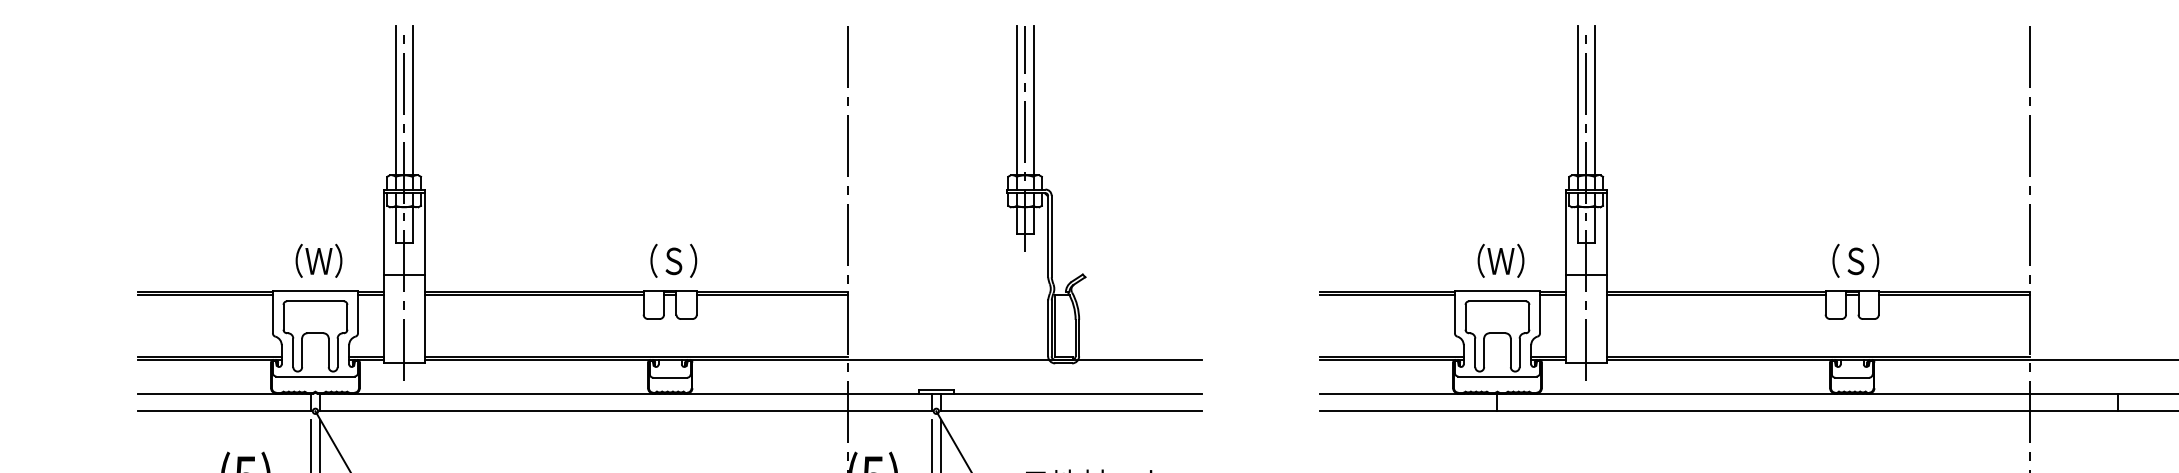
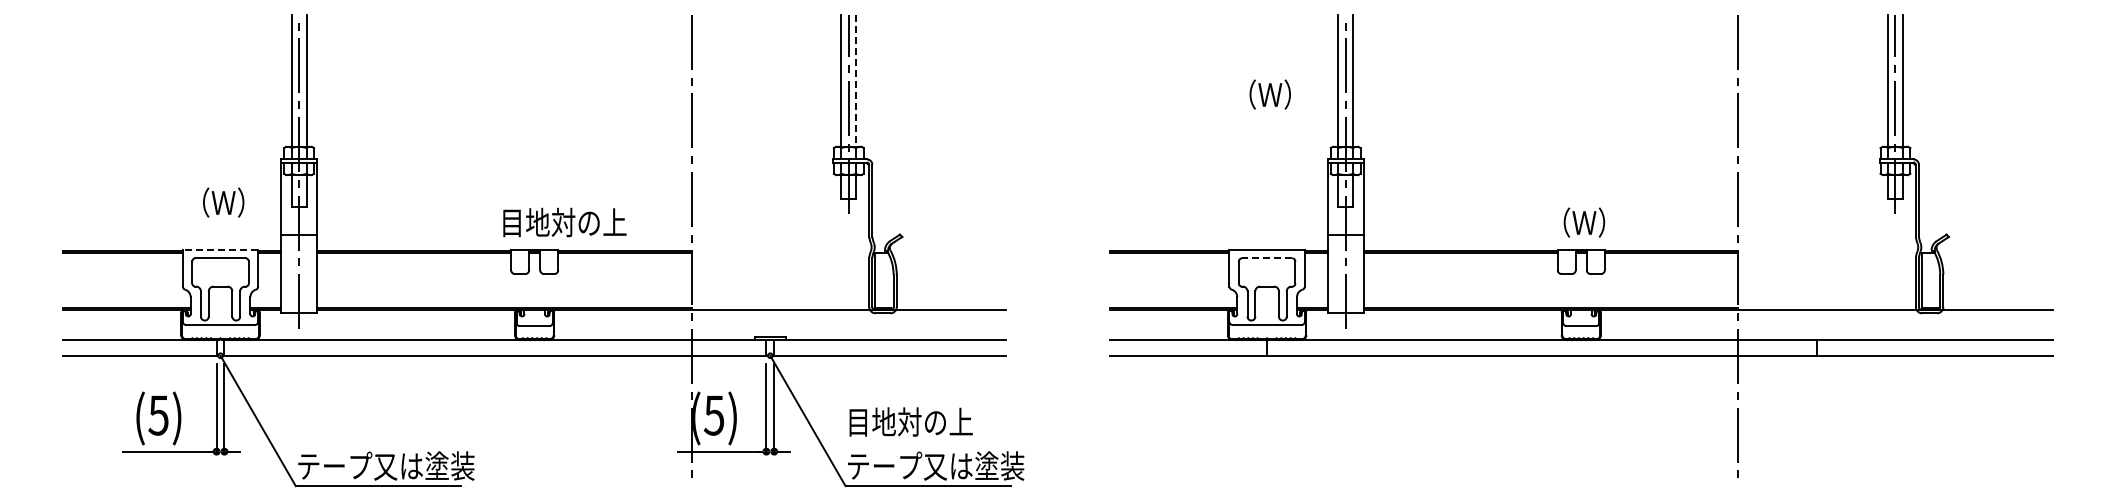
line: (1033, 100) -> (856, 80), solid -> dashed
text: (318, 260) -> (223, 202), moved
text: (703, 260) -> (564, 222), （Ｓ） -> 目地対の上
text: (1500, 260) -> (1269, 94), moved
text: (1855, 260) -> (1584, 222), （Ｓ） -> （Ｗ）
line: (315, 291) -> (220, 249), solid -> dashed
line: (1496, 301) -> (1266, 258), solid -> dashed

